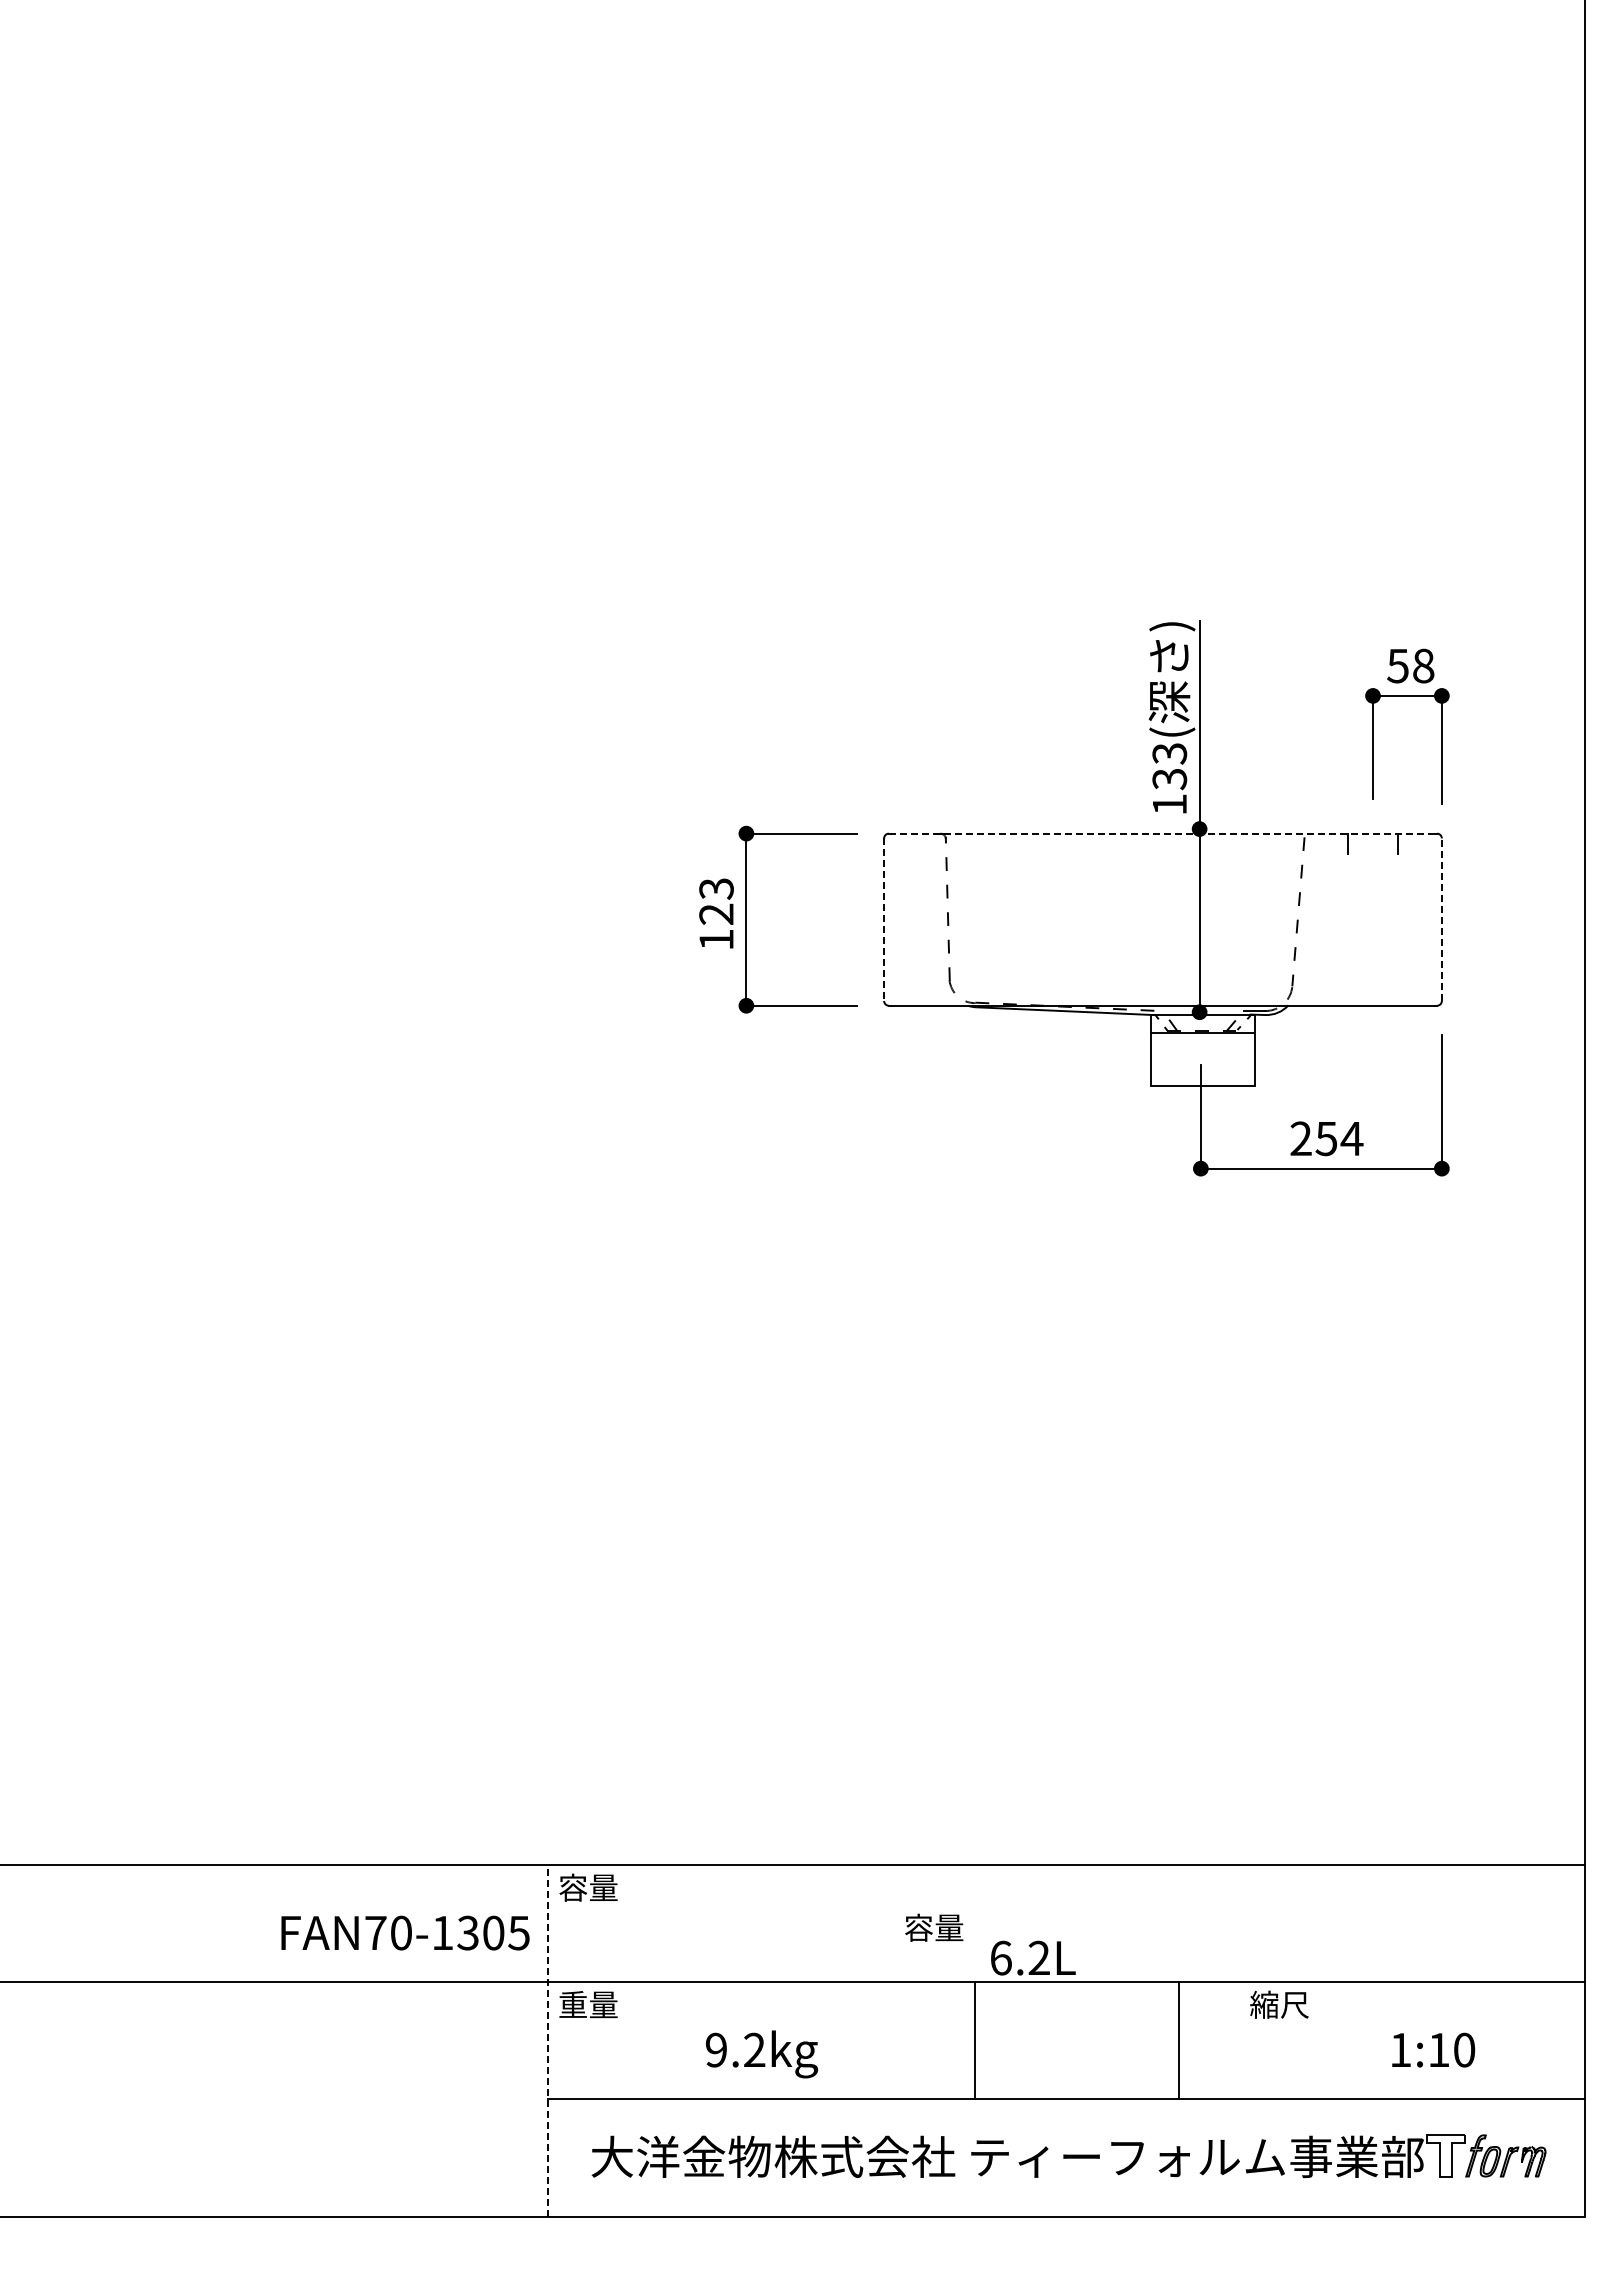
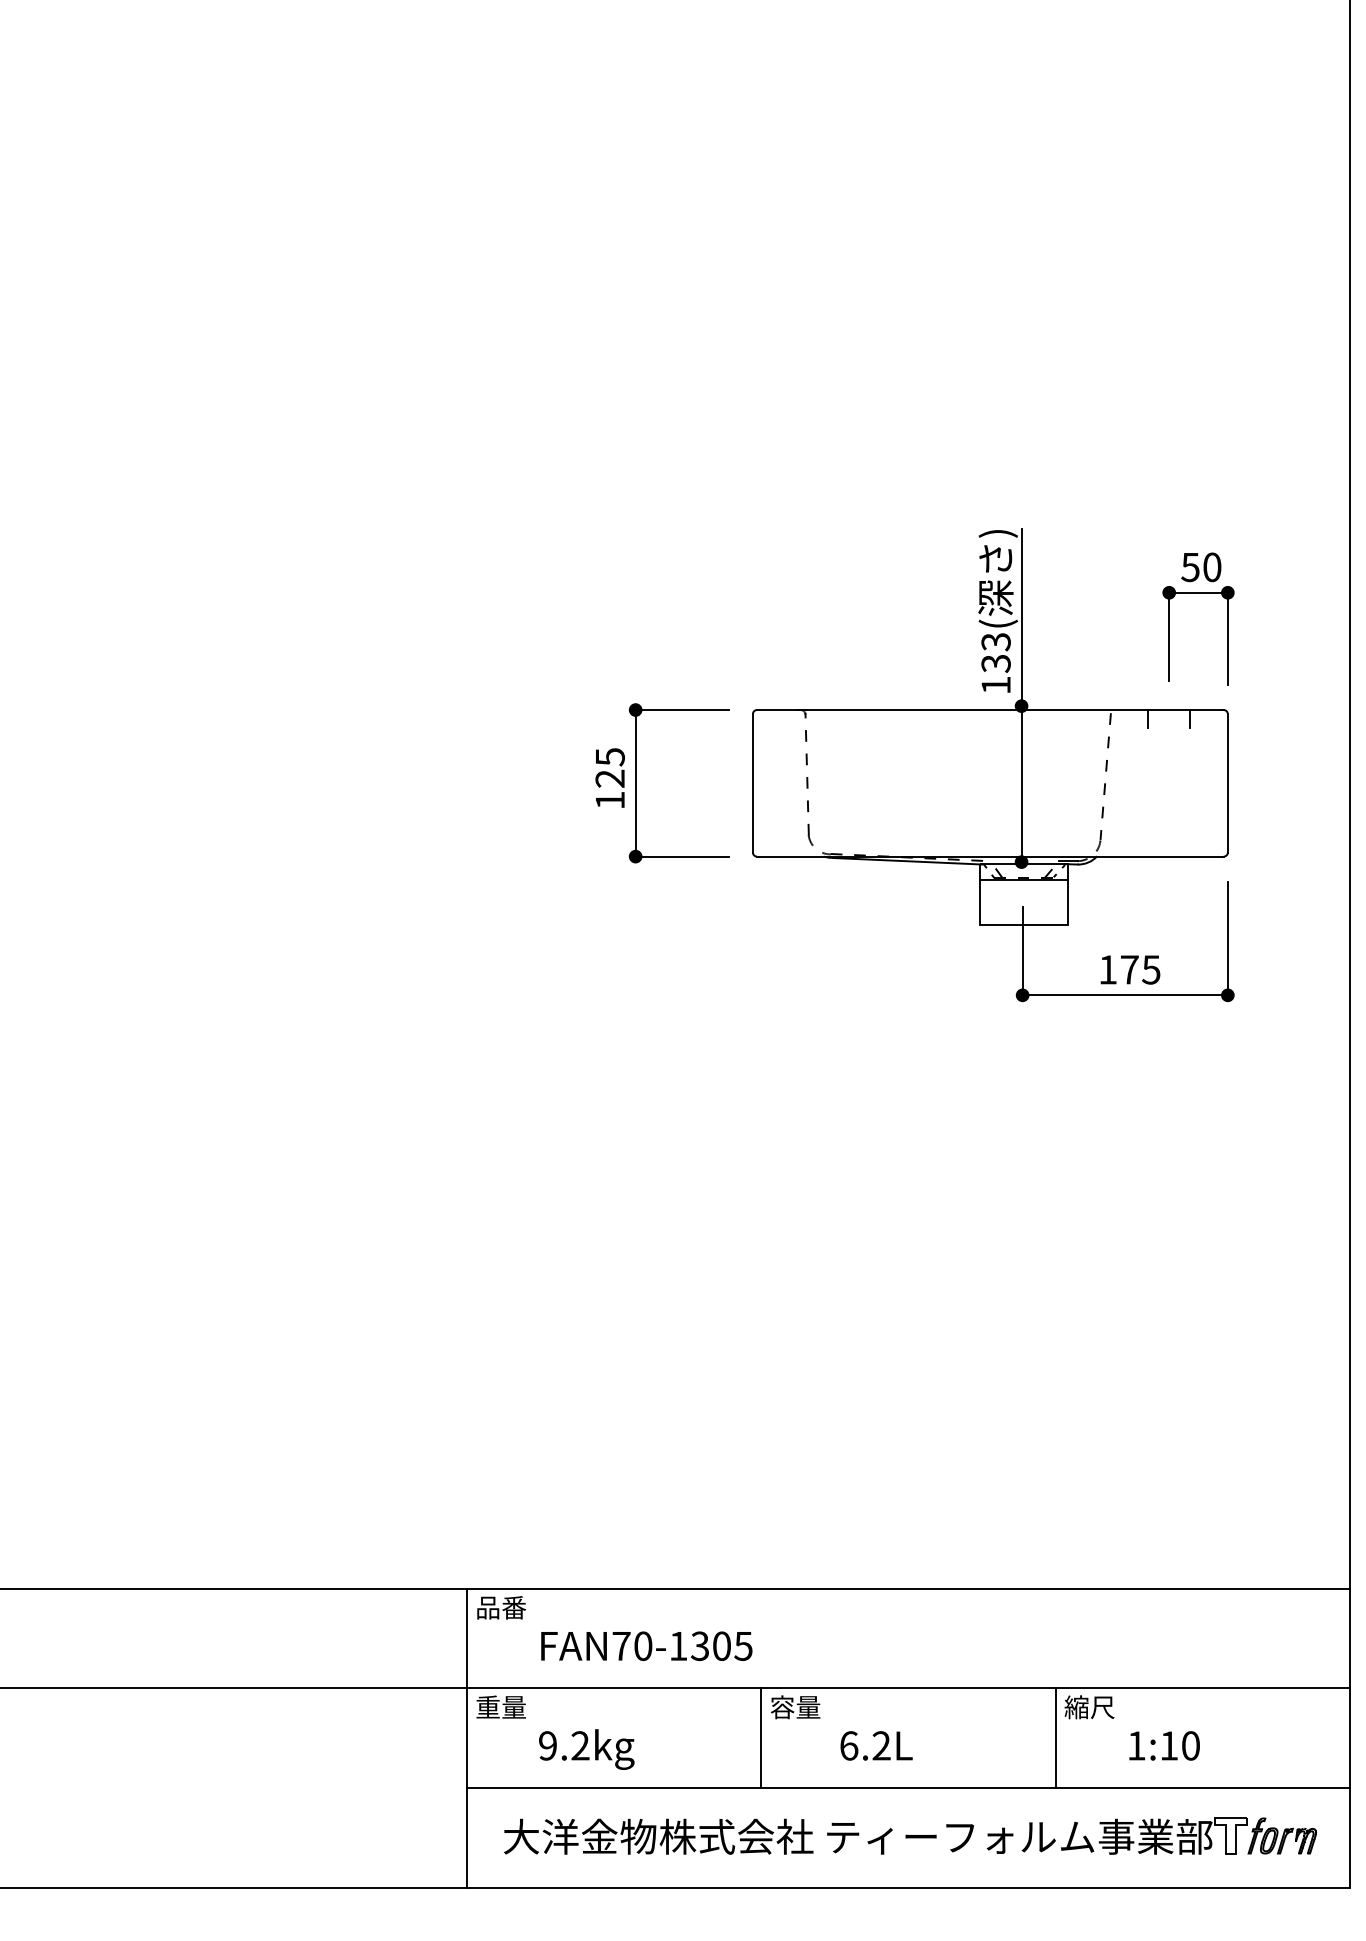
text: (1423, 665) -> (1212, 566), 58 -> 50
line: (1162, 833) -> (989, 709), dashed -> solid
text: (716, 888) -> (610, 756), 123 -> 125
line: (1441, 919) -> (1227, 783), dashed -> solid
line: (884, 920) -> (753, 784), dashed -> solid
text: (1326, 1138) -> (1129, 969), 254 -> 175
text: (588, 1887) -> (501, 1607), 容量 -> 品番
text: (934, 1927) -> (795, 1707), moved
text: (405, 1932) -> (646, 1645), moved
text: (1033, 1957) -> (876, 1745), moved
line: (548, 2040) -> (467, 1737), dashed -> solid
line: (974, 2040) -> (760, 1737), moved
line: (1178, 2040) -> (1055, 1737), moved
text: (1433, 2049) -> (1164, 1745), moved
text: (762, 2054) -> (587, 1749), moved

